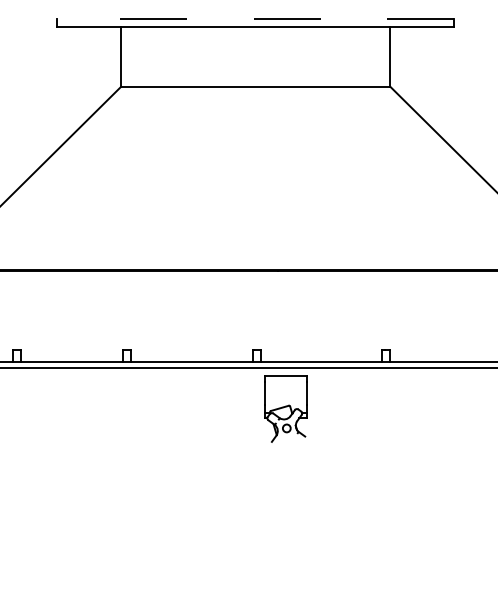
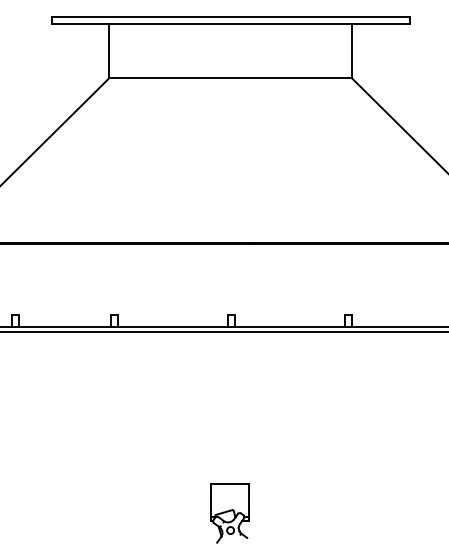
line: (255, 19) -> (230, 17), dashed -> solid
part: (285, 409) -> (229, 513), moved

